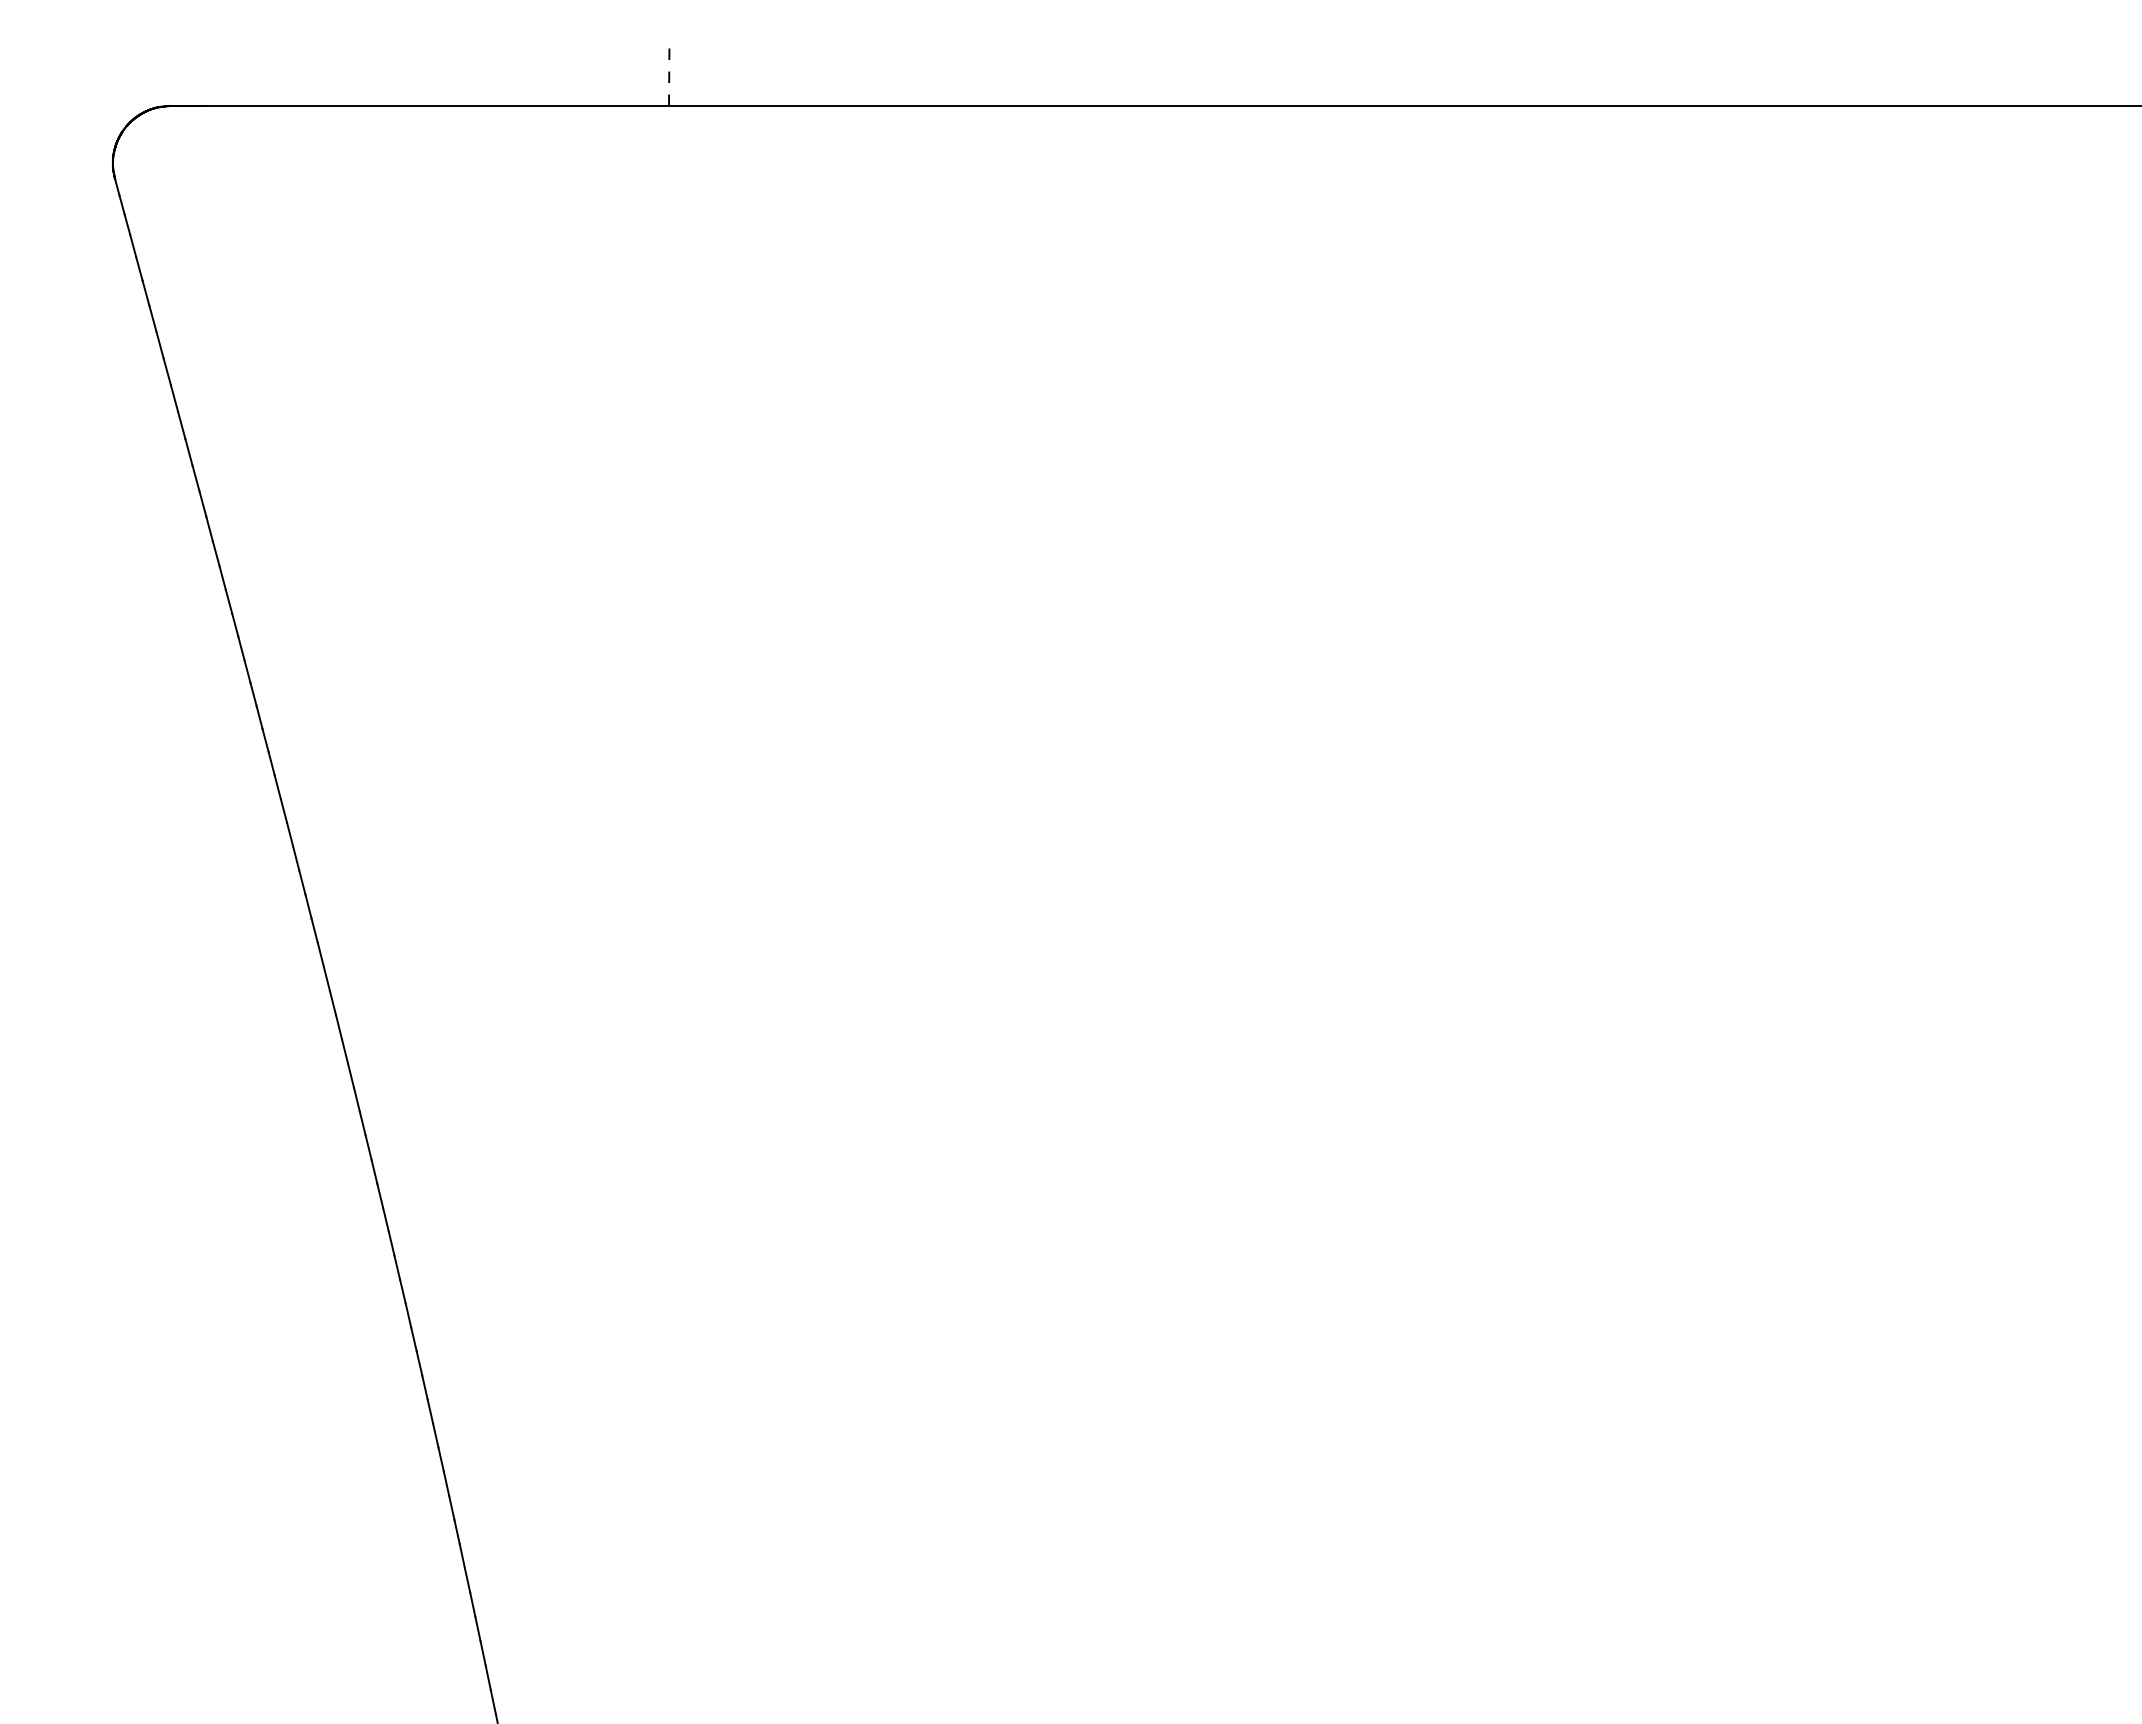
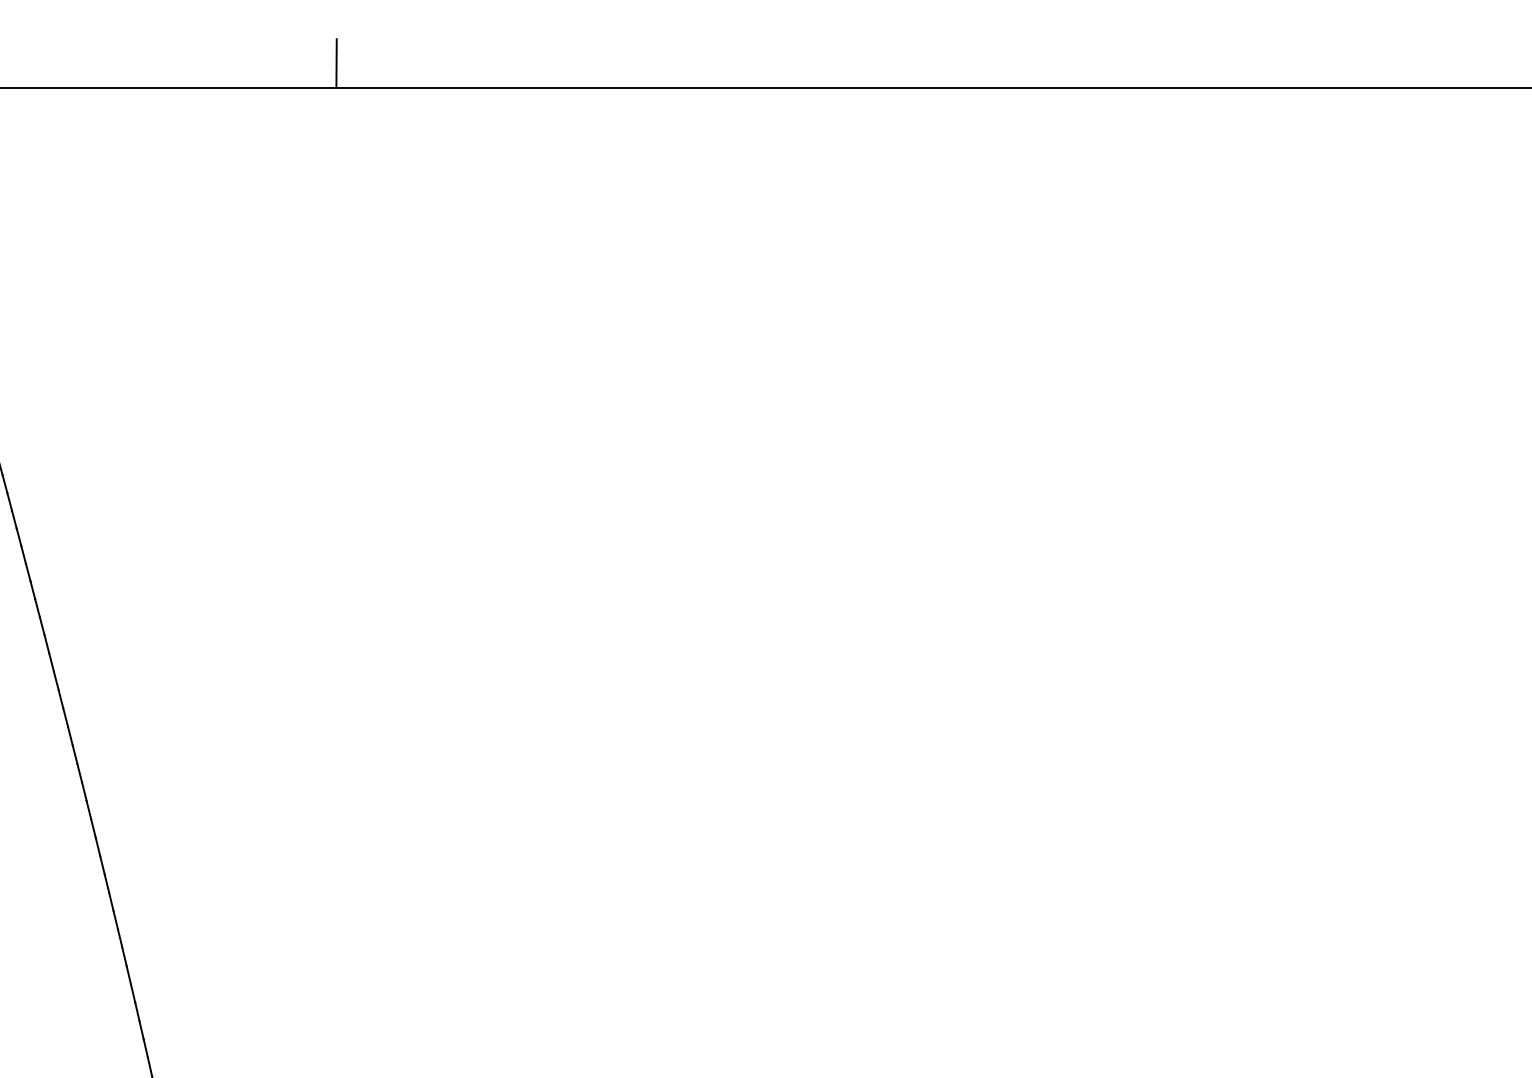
line: (669, 74) -> (336, 63), dashed -> solid

